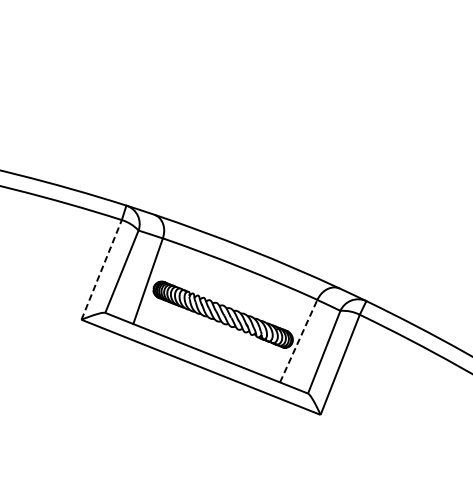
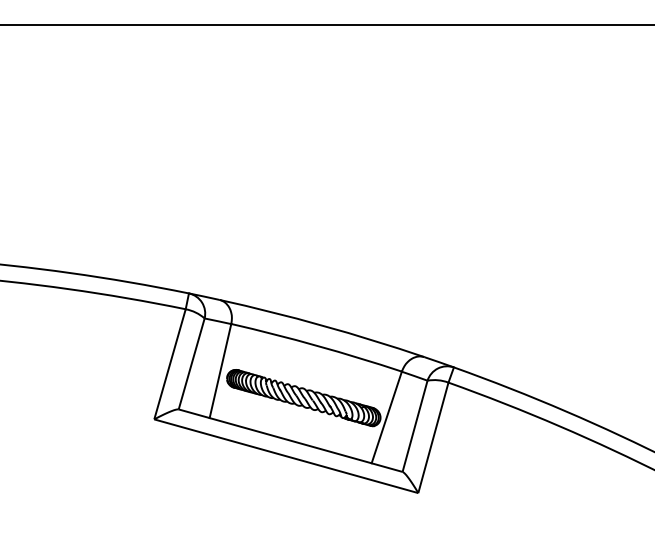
line: (101, 270) -> (169, 364), dashed -> solid
line: (298, 341) -> (386, 417), dashed -> solid

